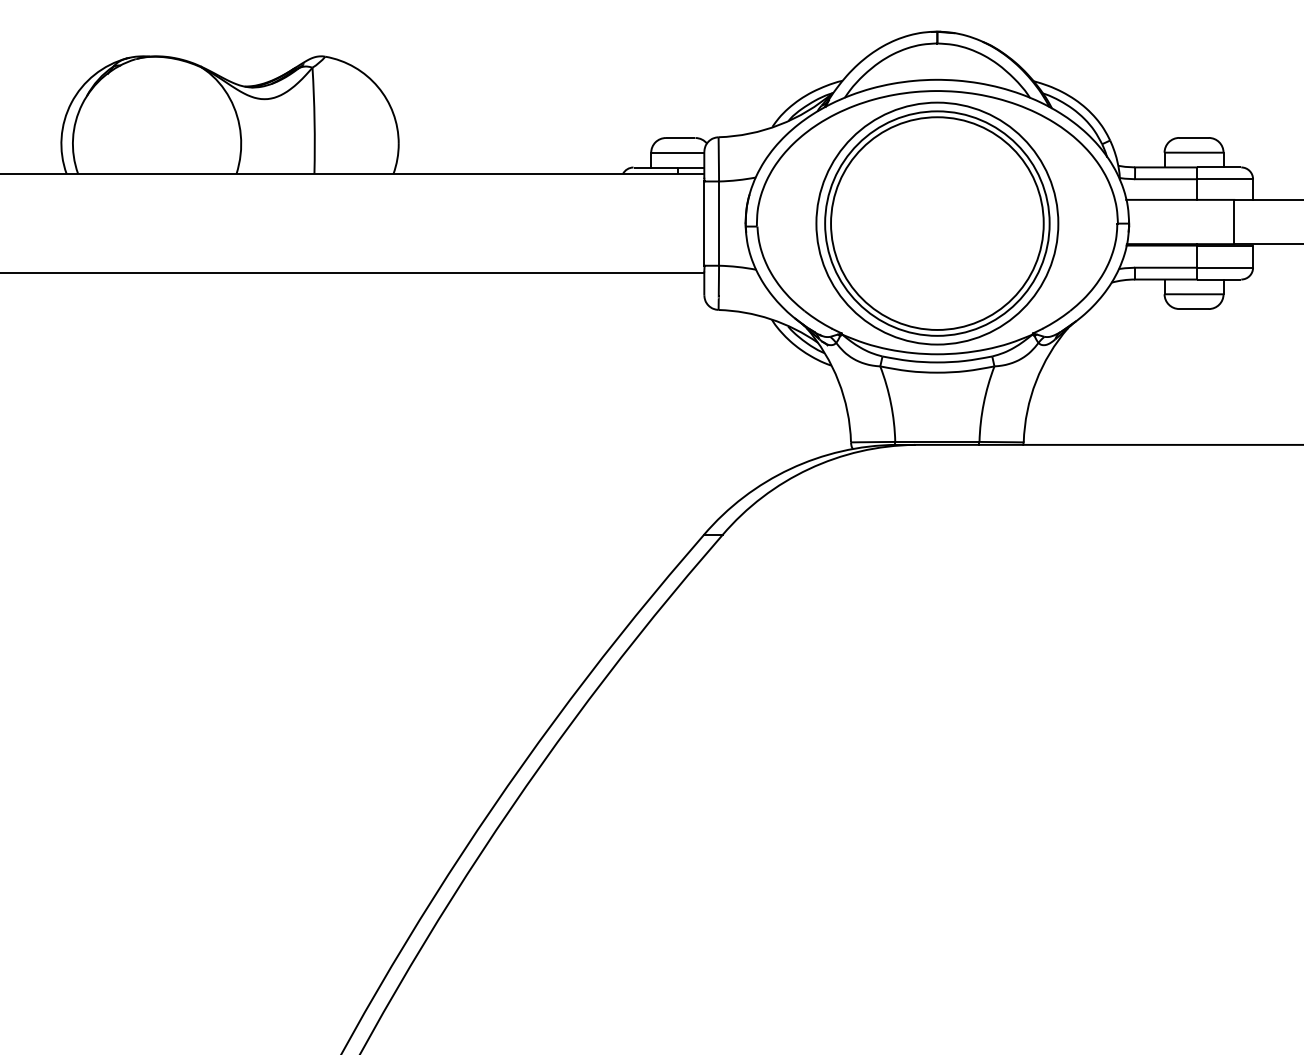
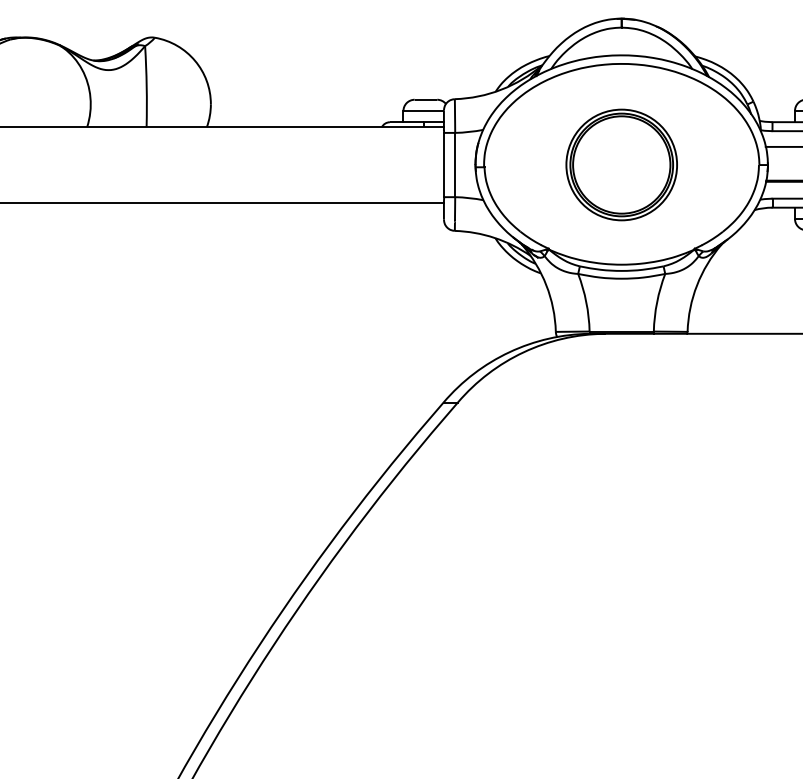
part: (937, 223) -> (621, 164), size x0.6

